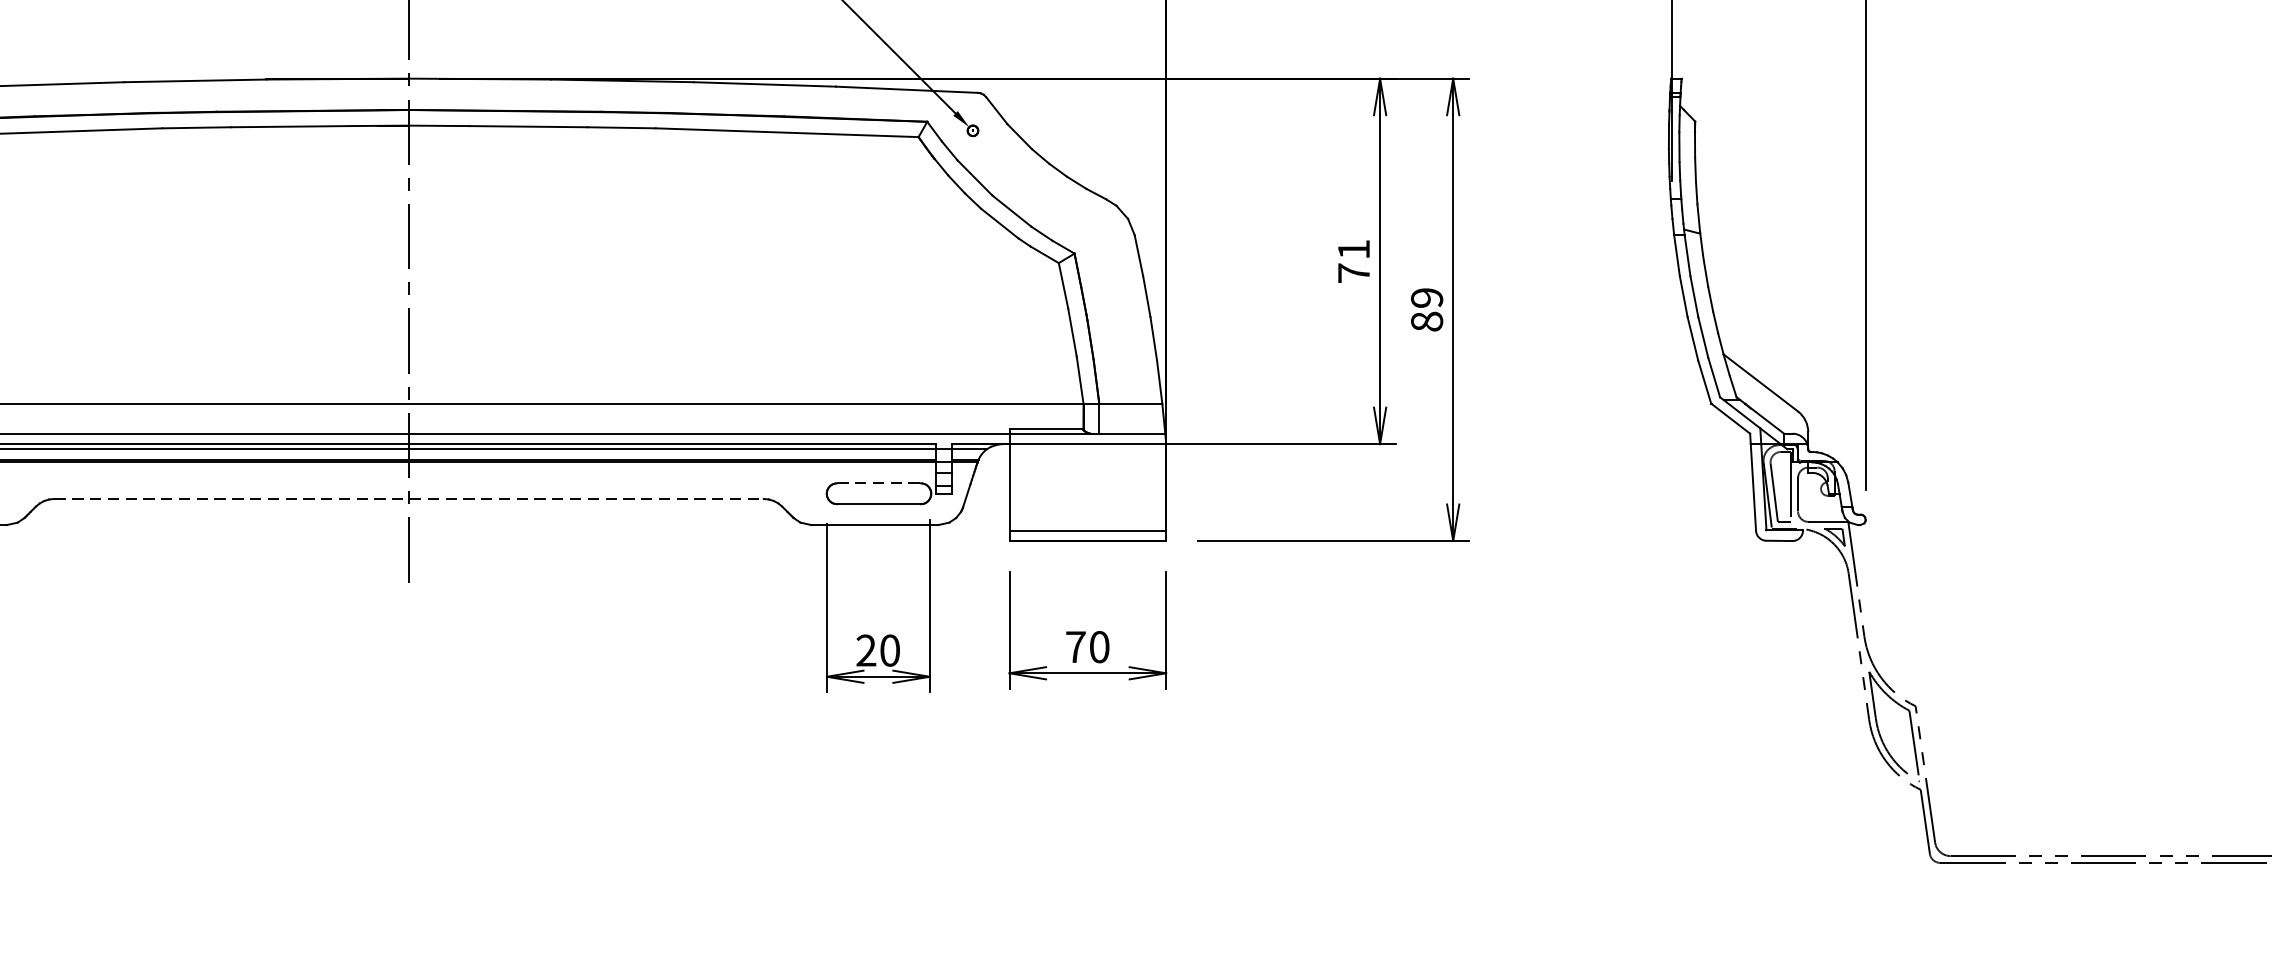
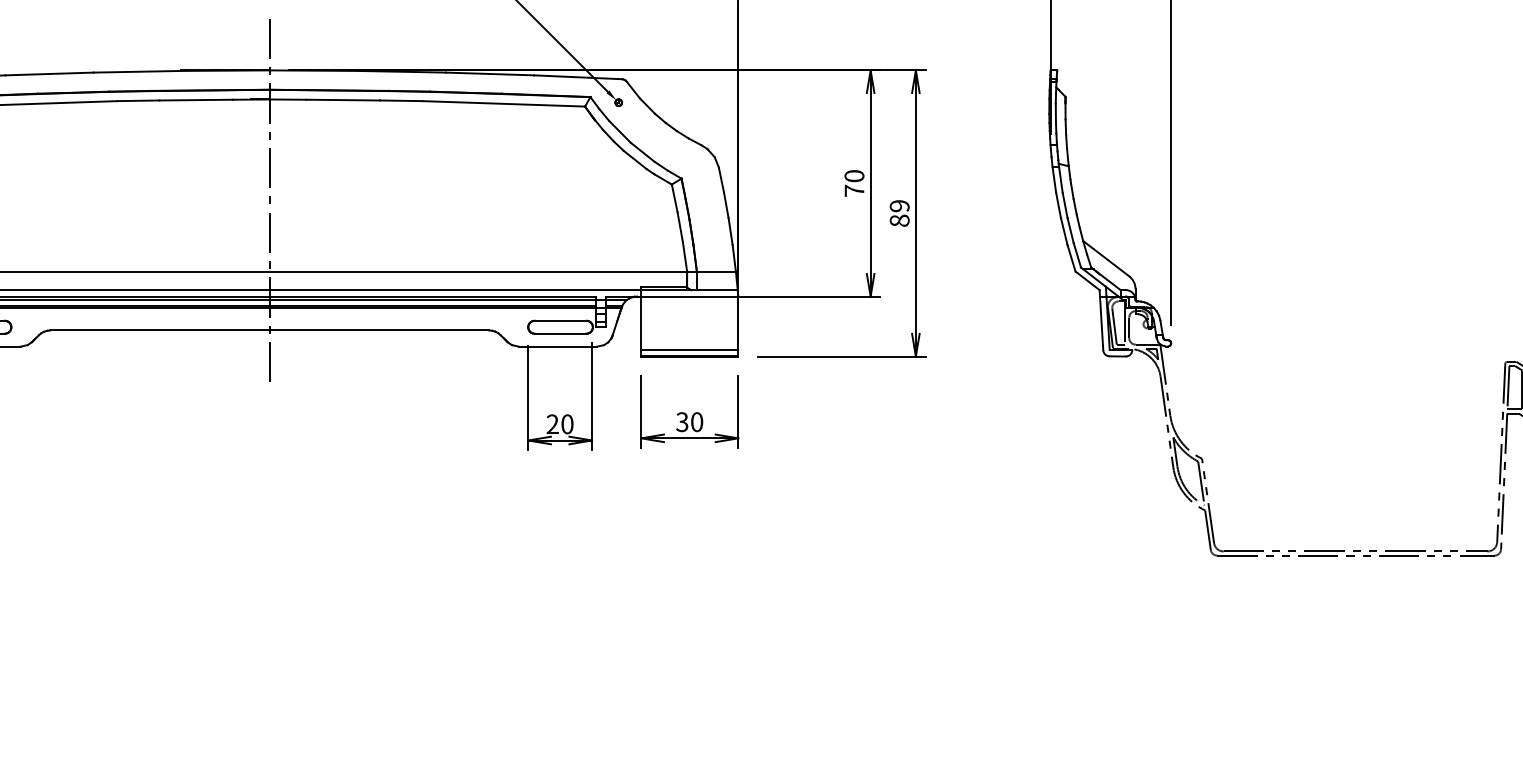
text: (1354, 250) -> (854, 176), 71 -> 70
line: (878, 482) -> (560, 320), dashed -> solid
line: (410, 498) -> (270, 330), dashed -> solid
text: (1076, 647) -> (682, 422), 70 -> 30

